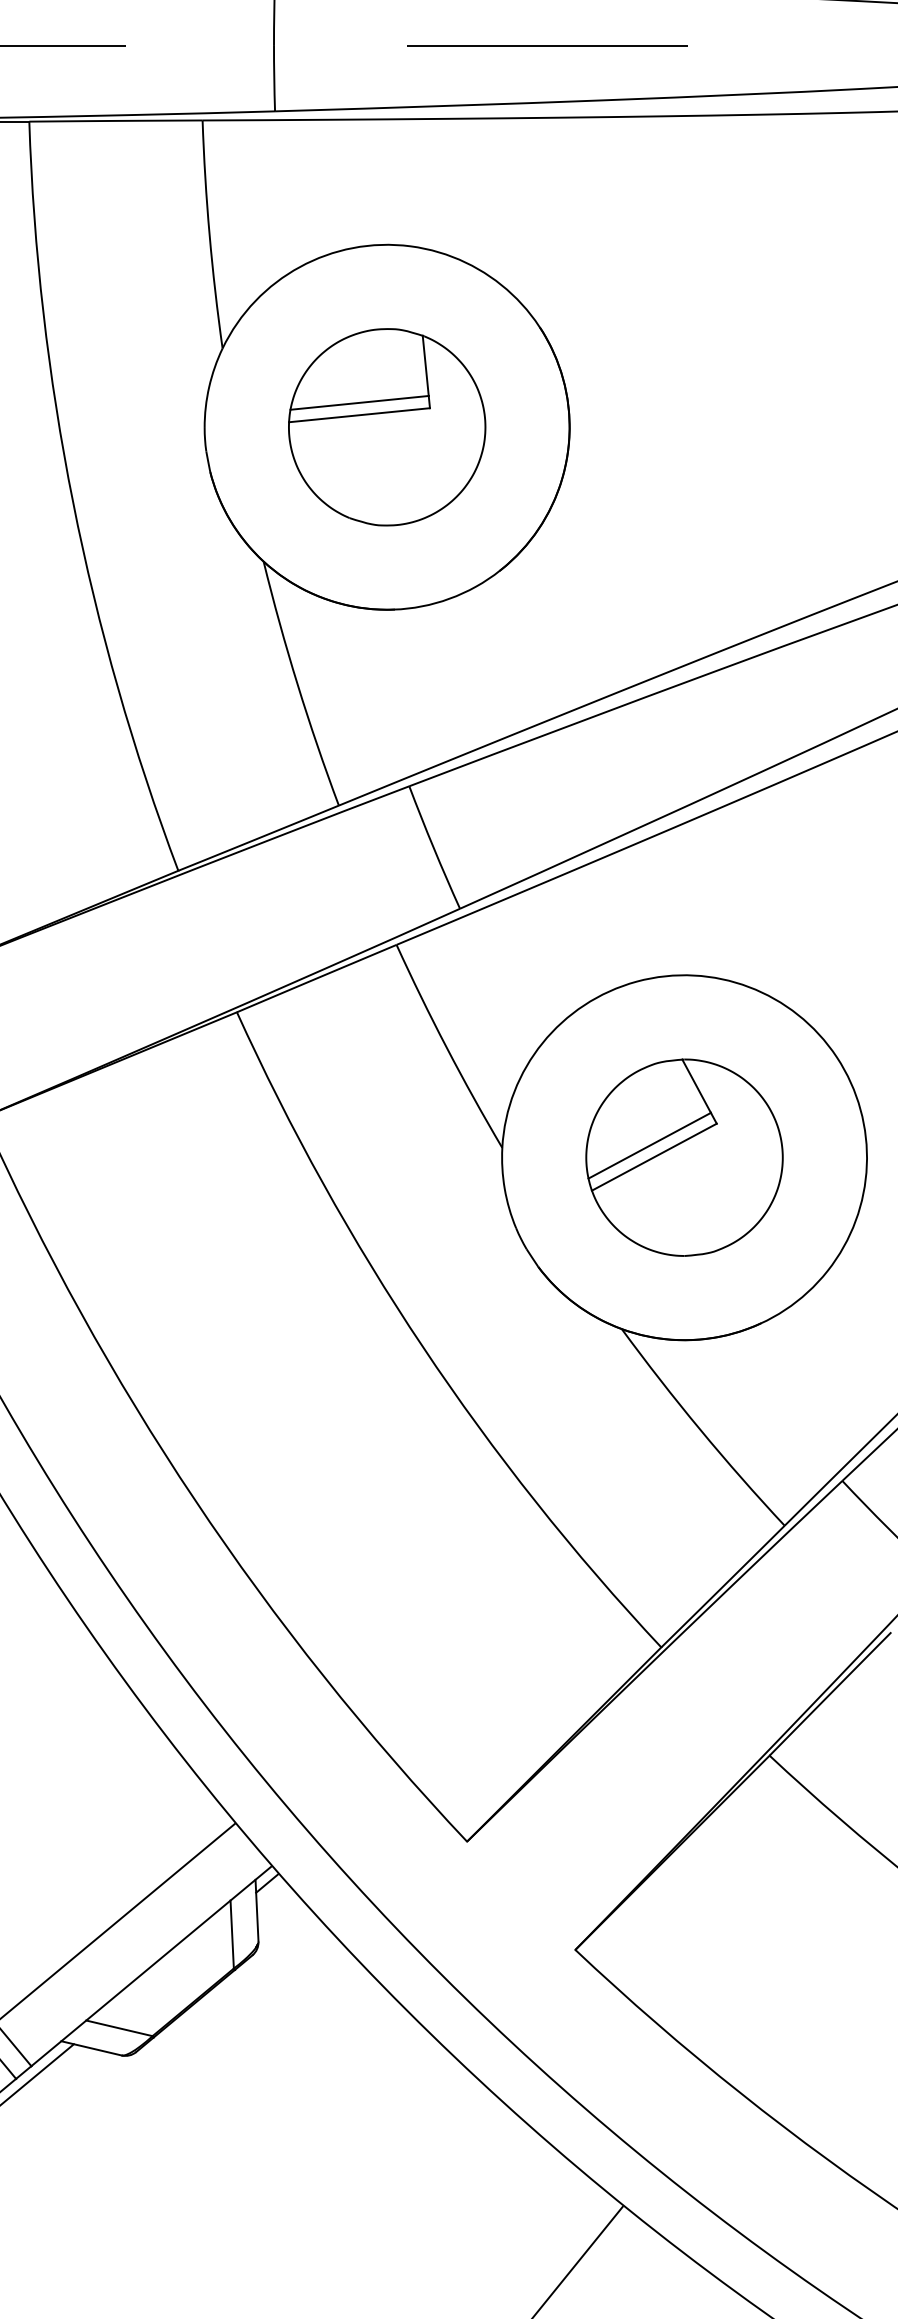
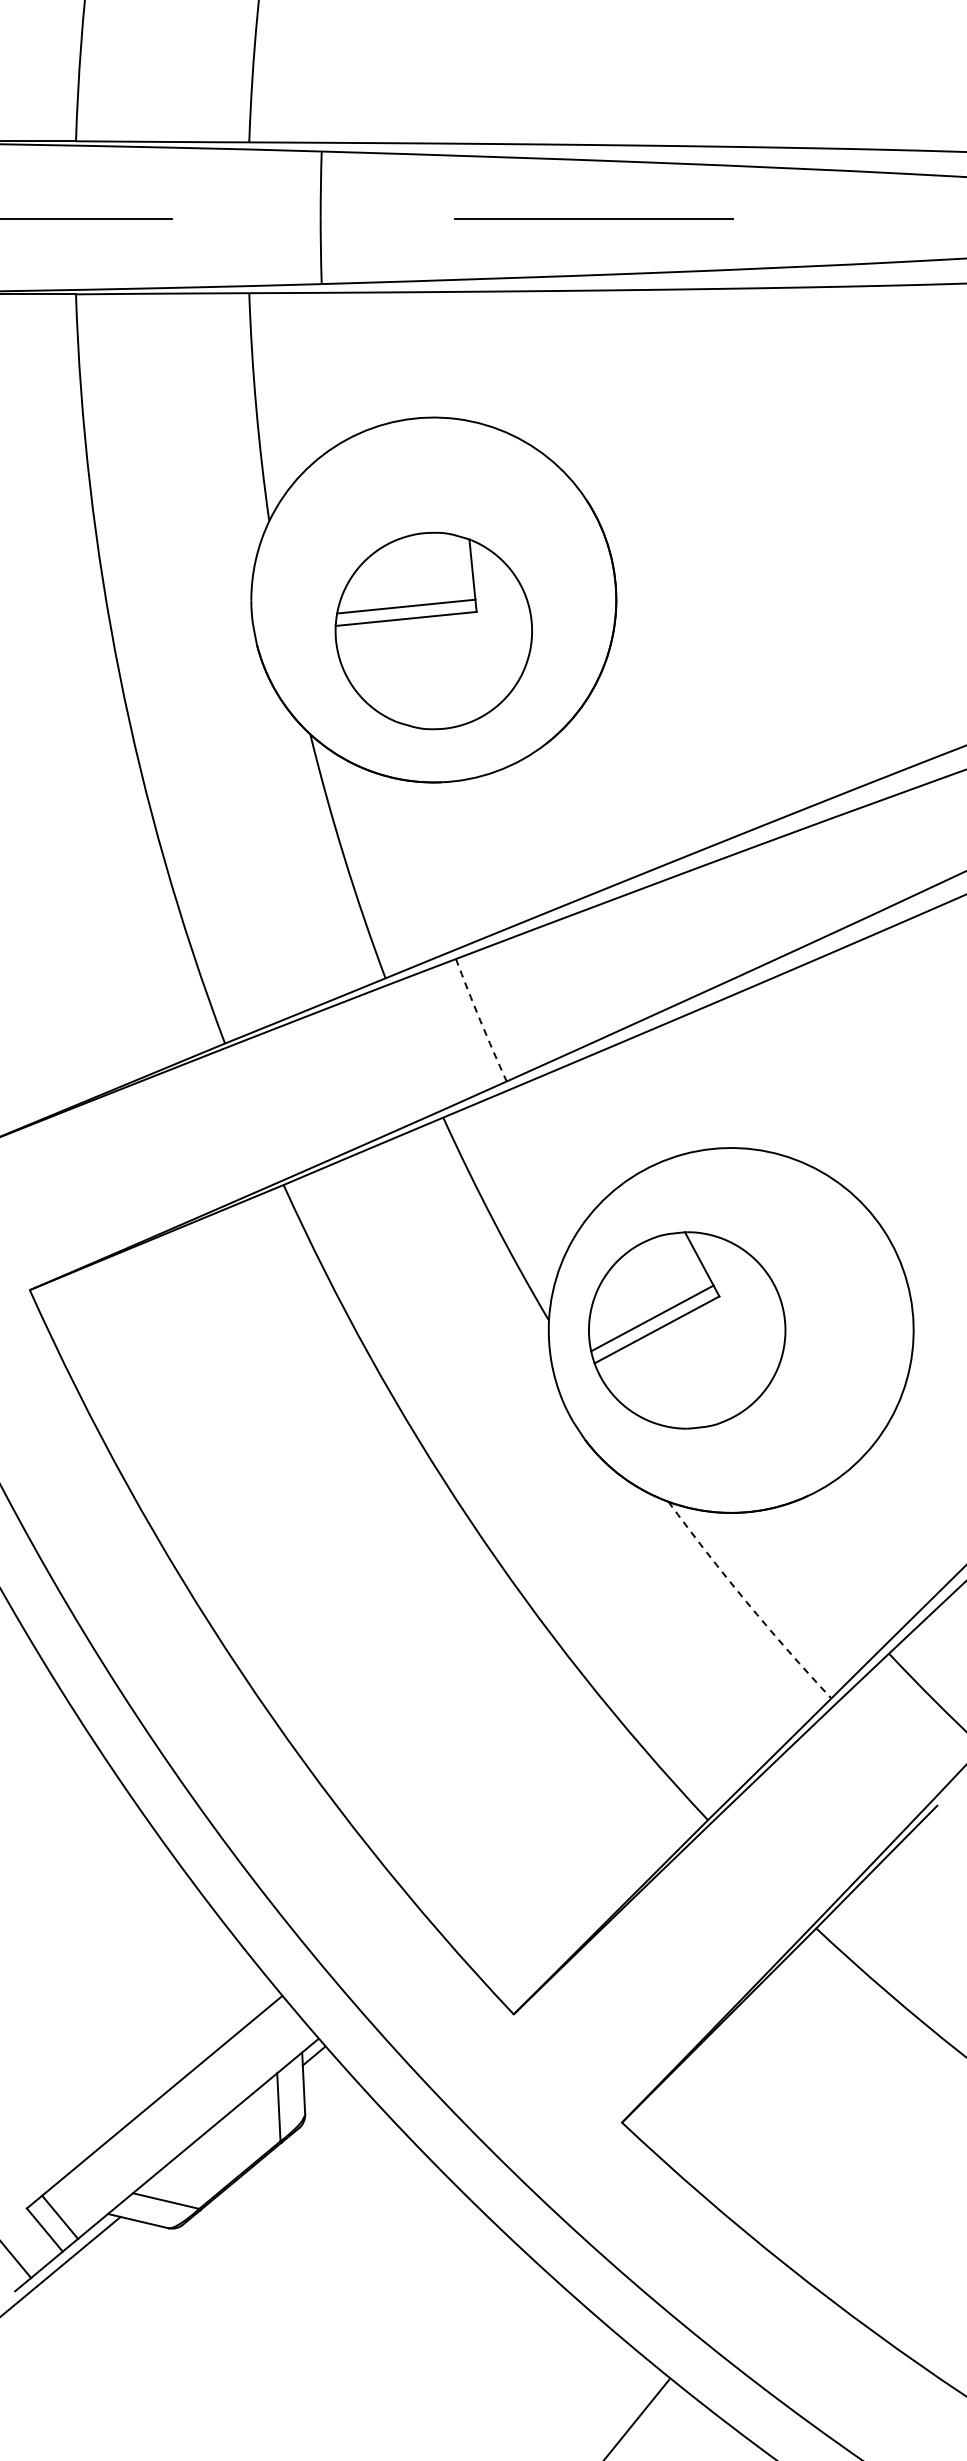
part: (386, 426) -> (433, 630), moved
arc: (433, 847) -> (480, 1020), solid -> dashed
part: (684, 1157) -> (687, 1330), moved
arc: (700, 1429) -> (747, 1602), solid -> dashed

